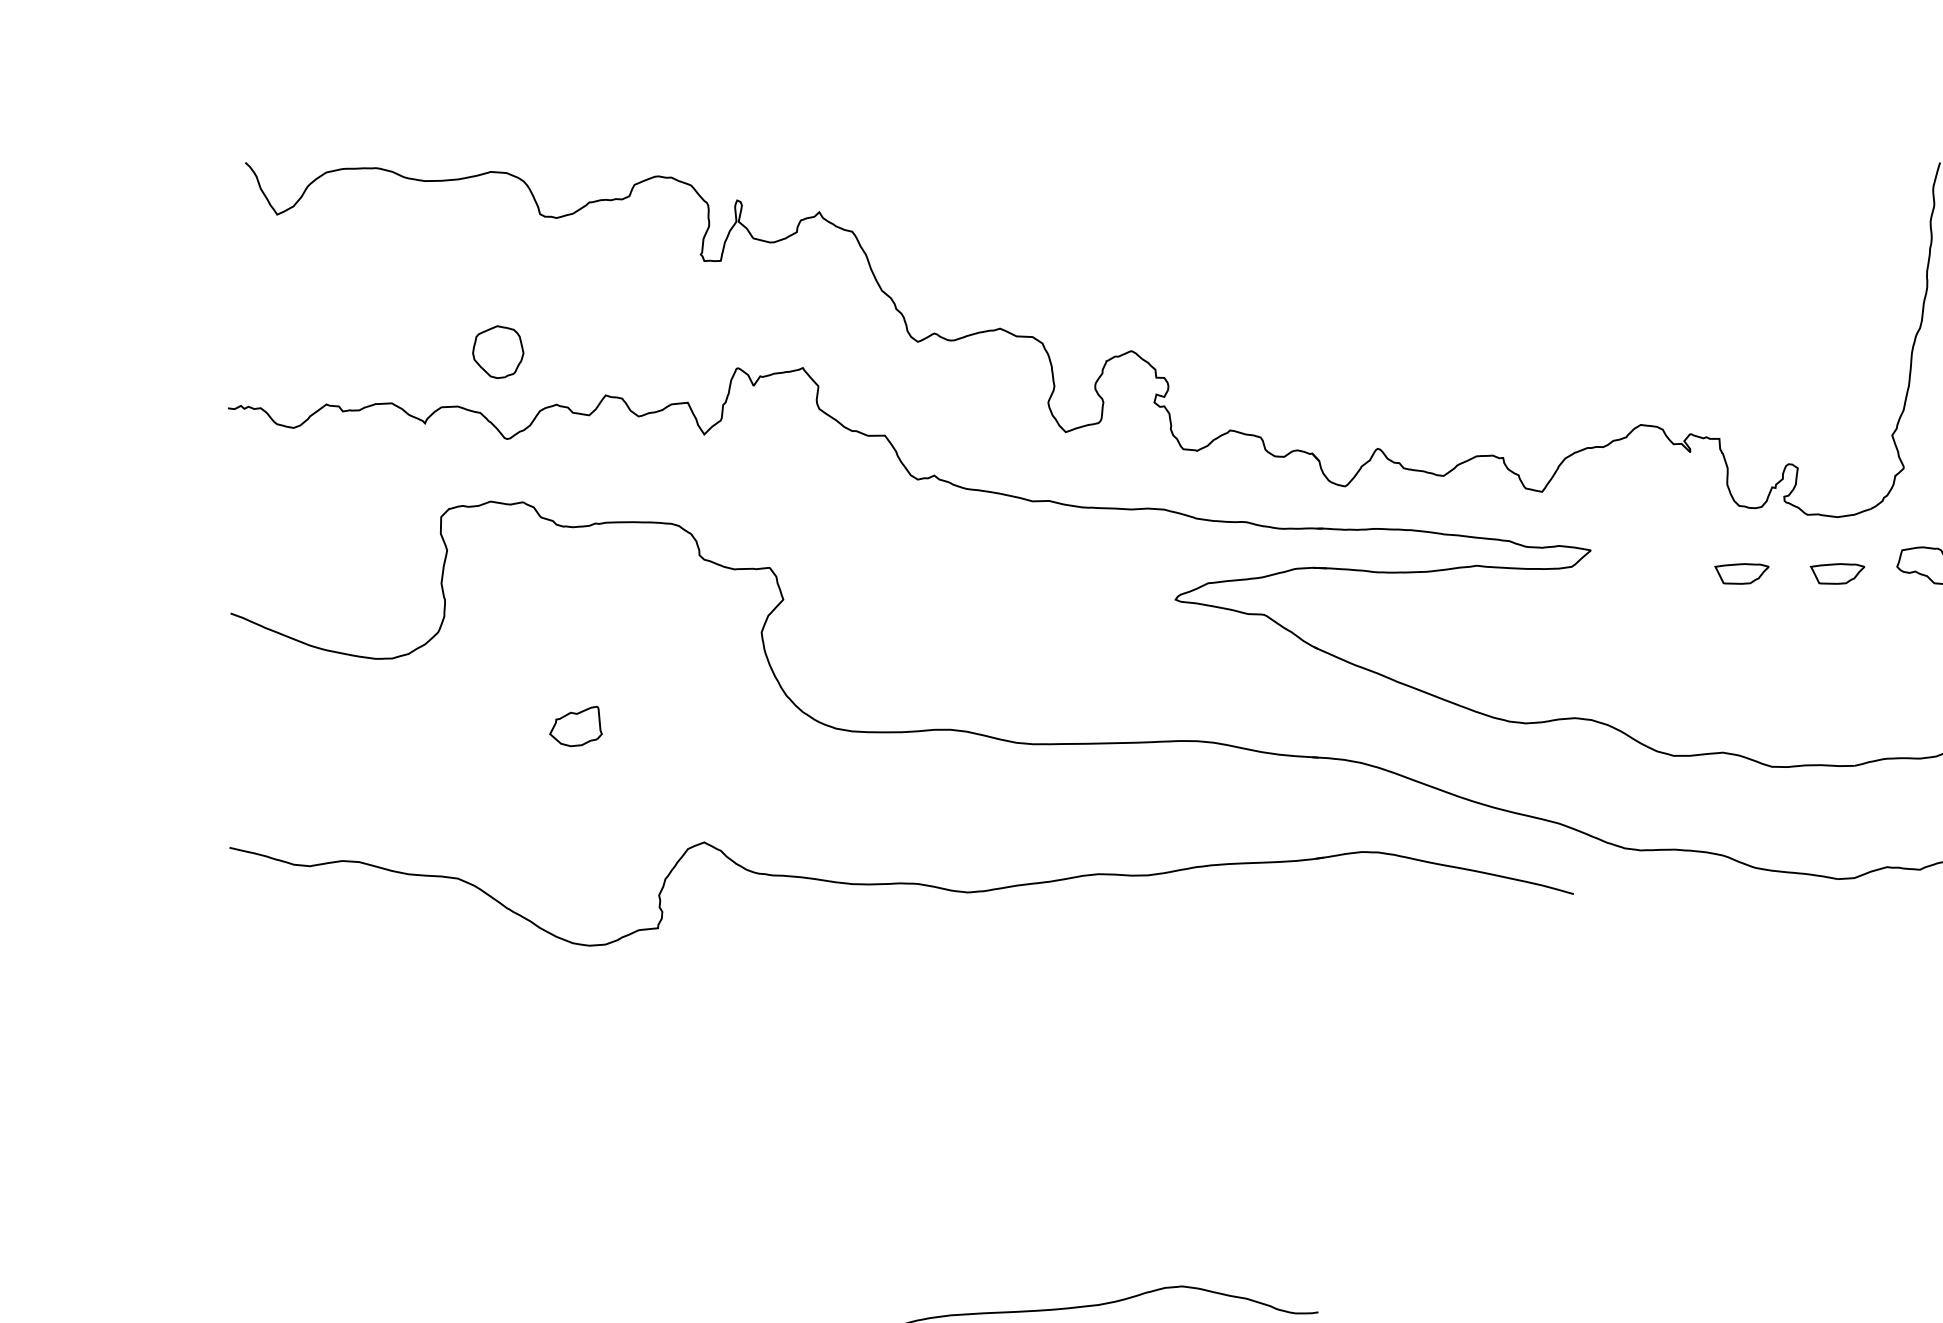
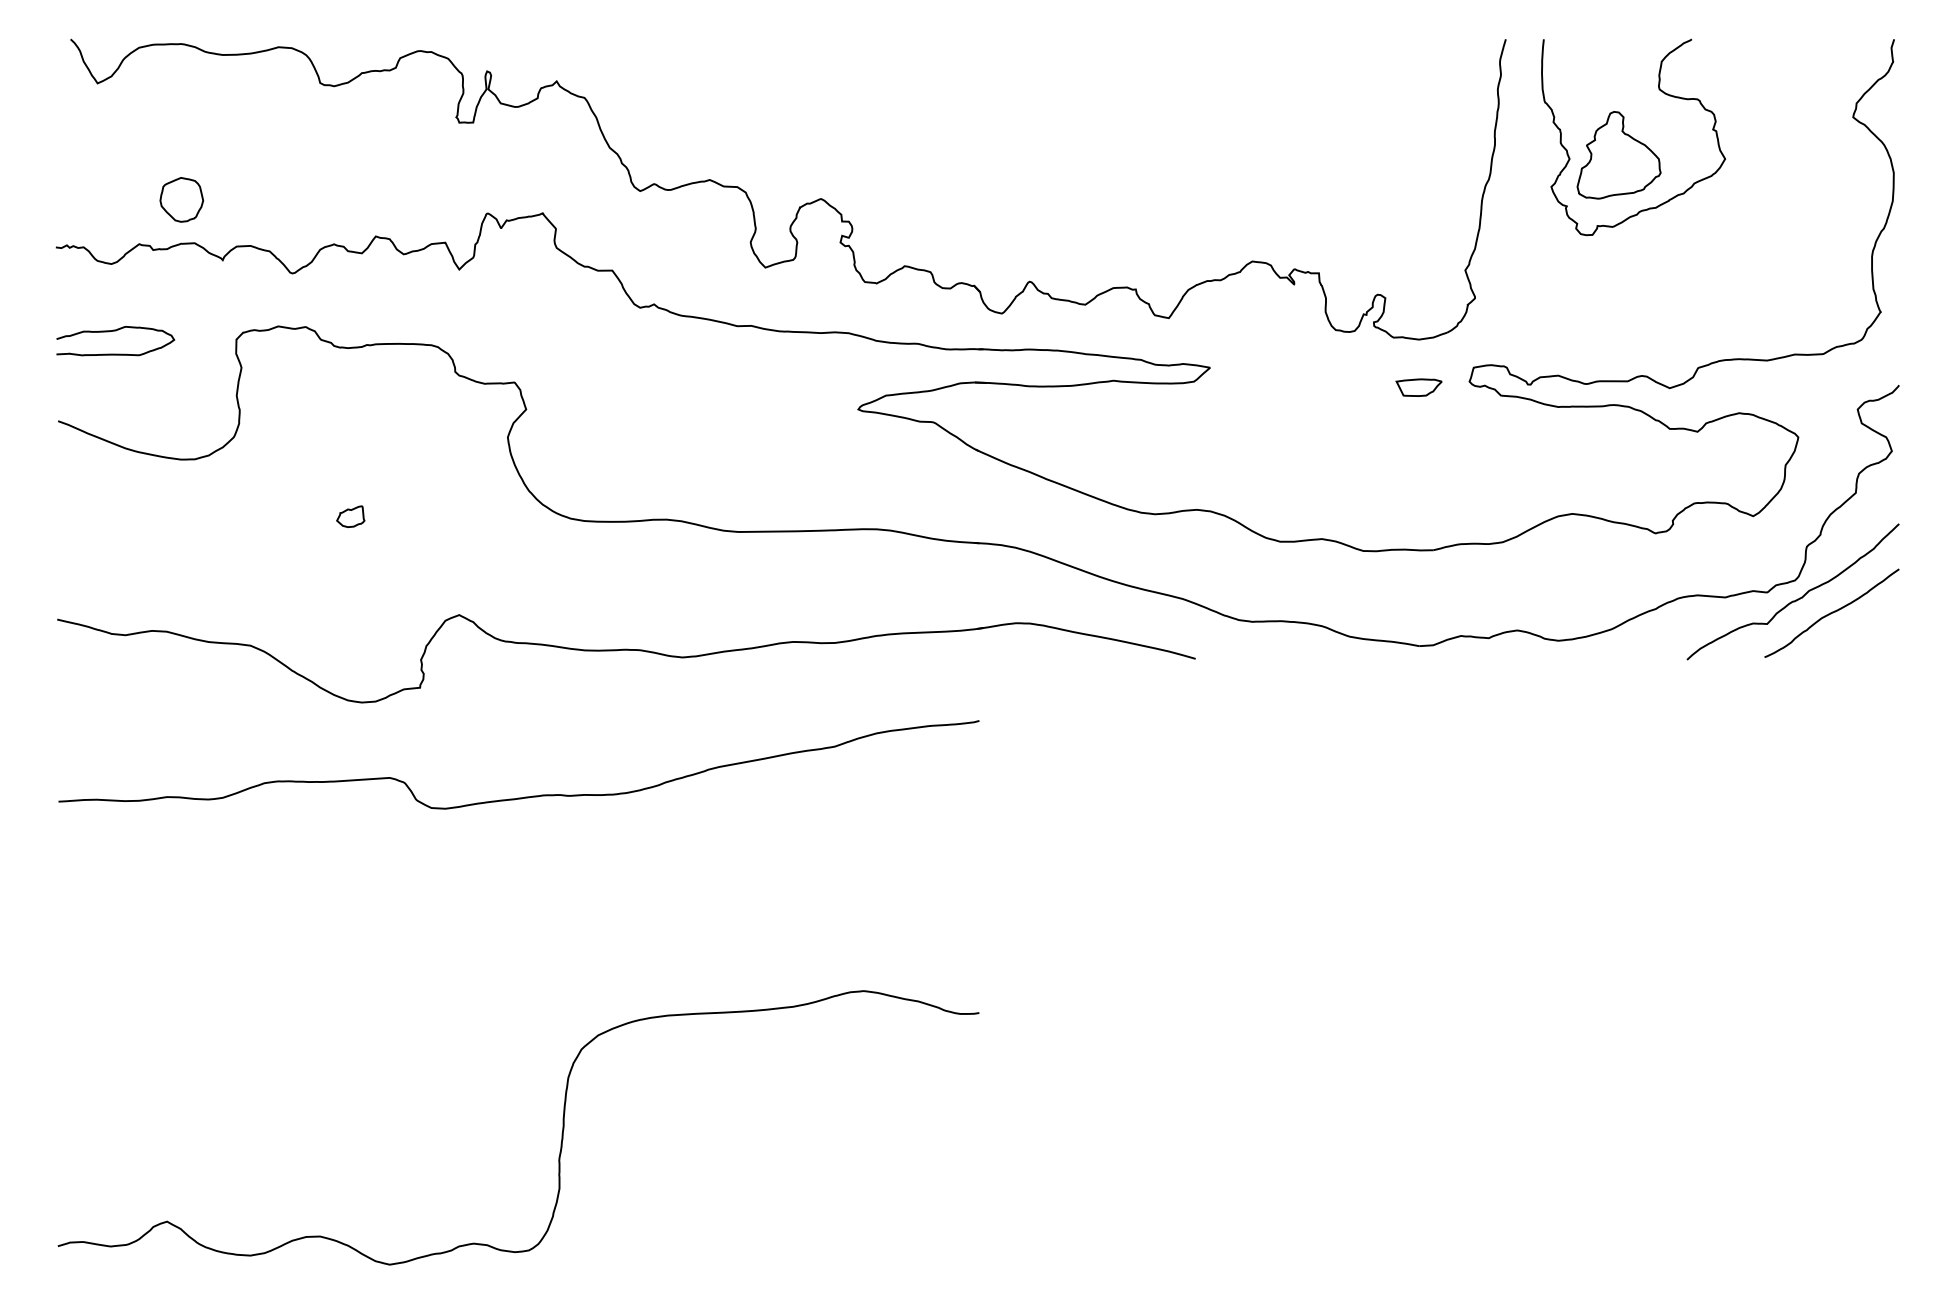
part: (497, 351) -> (181, 199), moved
curve: (298, 507) -> (115, 331), added
part: (1741, 573) -> (1337, 387), removed
part: (575, 726) -> (350, 516), size x0.62
curve: (781, 1056) -> (524, 796), added

